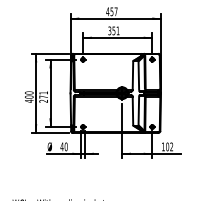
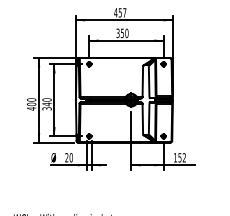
text: (117, 30) -> (126, 32), 351 -> 350
text: (43, 97) -> (46, 104), 271 -> 340
text: (61, 146) -> (66, 157), 40 -> 20
text: (167, 146) -> (179, 157), 102 -> 152

